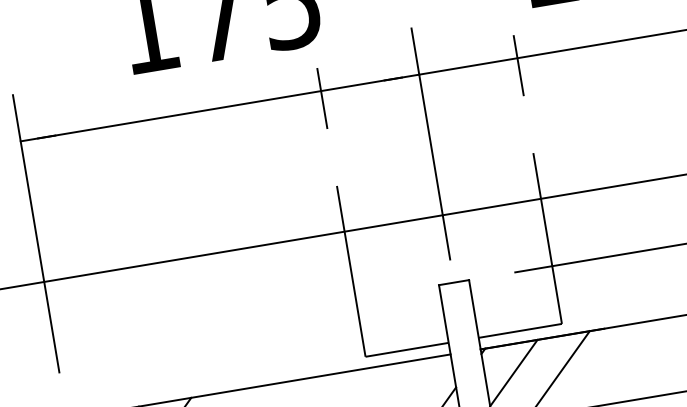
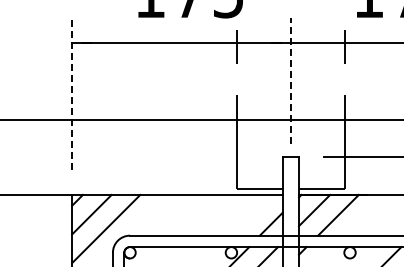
line: (430, 143) -> (290, 80), solid -> dashed
line: (36, 233) -> (72, 93), solid -> dashed

